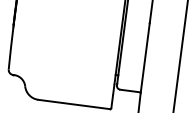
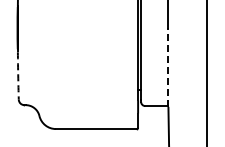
arc: (11, 47) -> (18, 75), solid -> dashed
line: (145, 58) -> (168, 67), solid -> dashed

